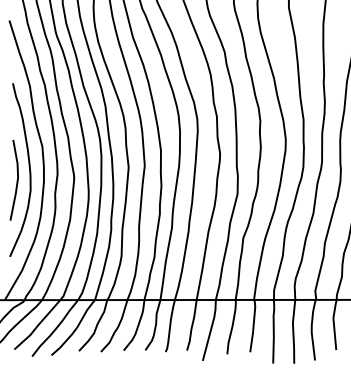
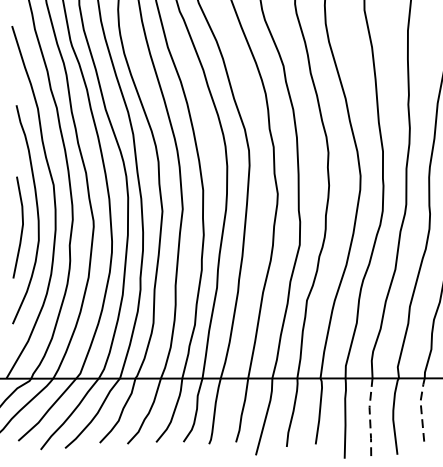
line: (333, 323) -> (420, 408), solid -> dashed
line: (293, 331) -> (370, 418), solid -> dashed

